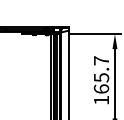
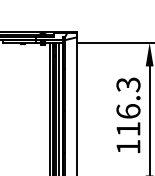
text: (101, 74) -> (128, 106), 165.7 -> 116.3

